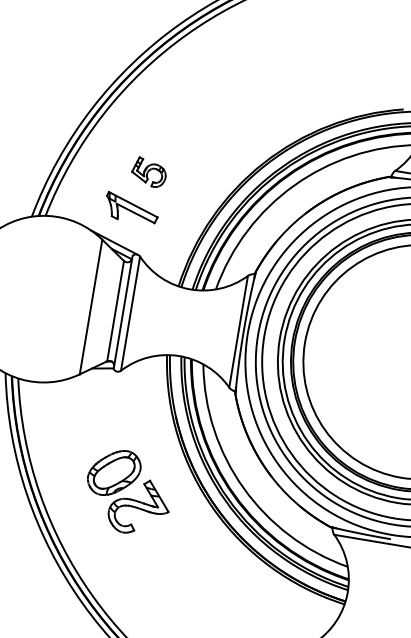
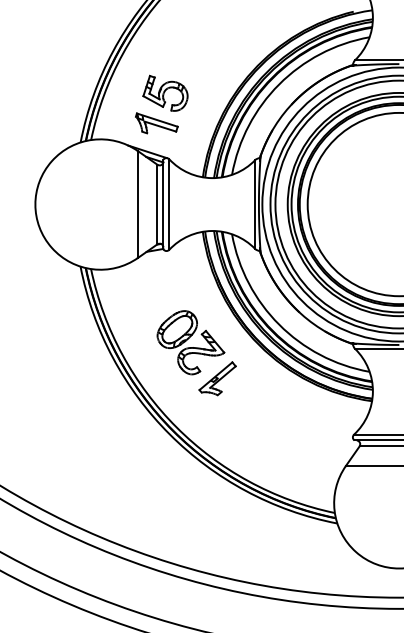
part: (149, 171) -> (165, 92), size x1.67
part: (154, 543) -> (217, 378), added

